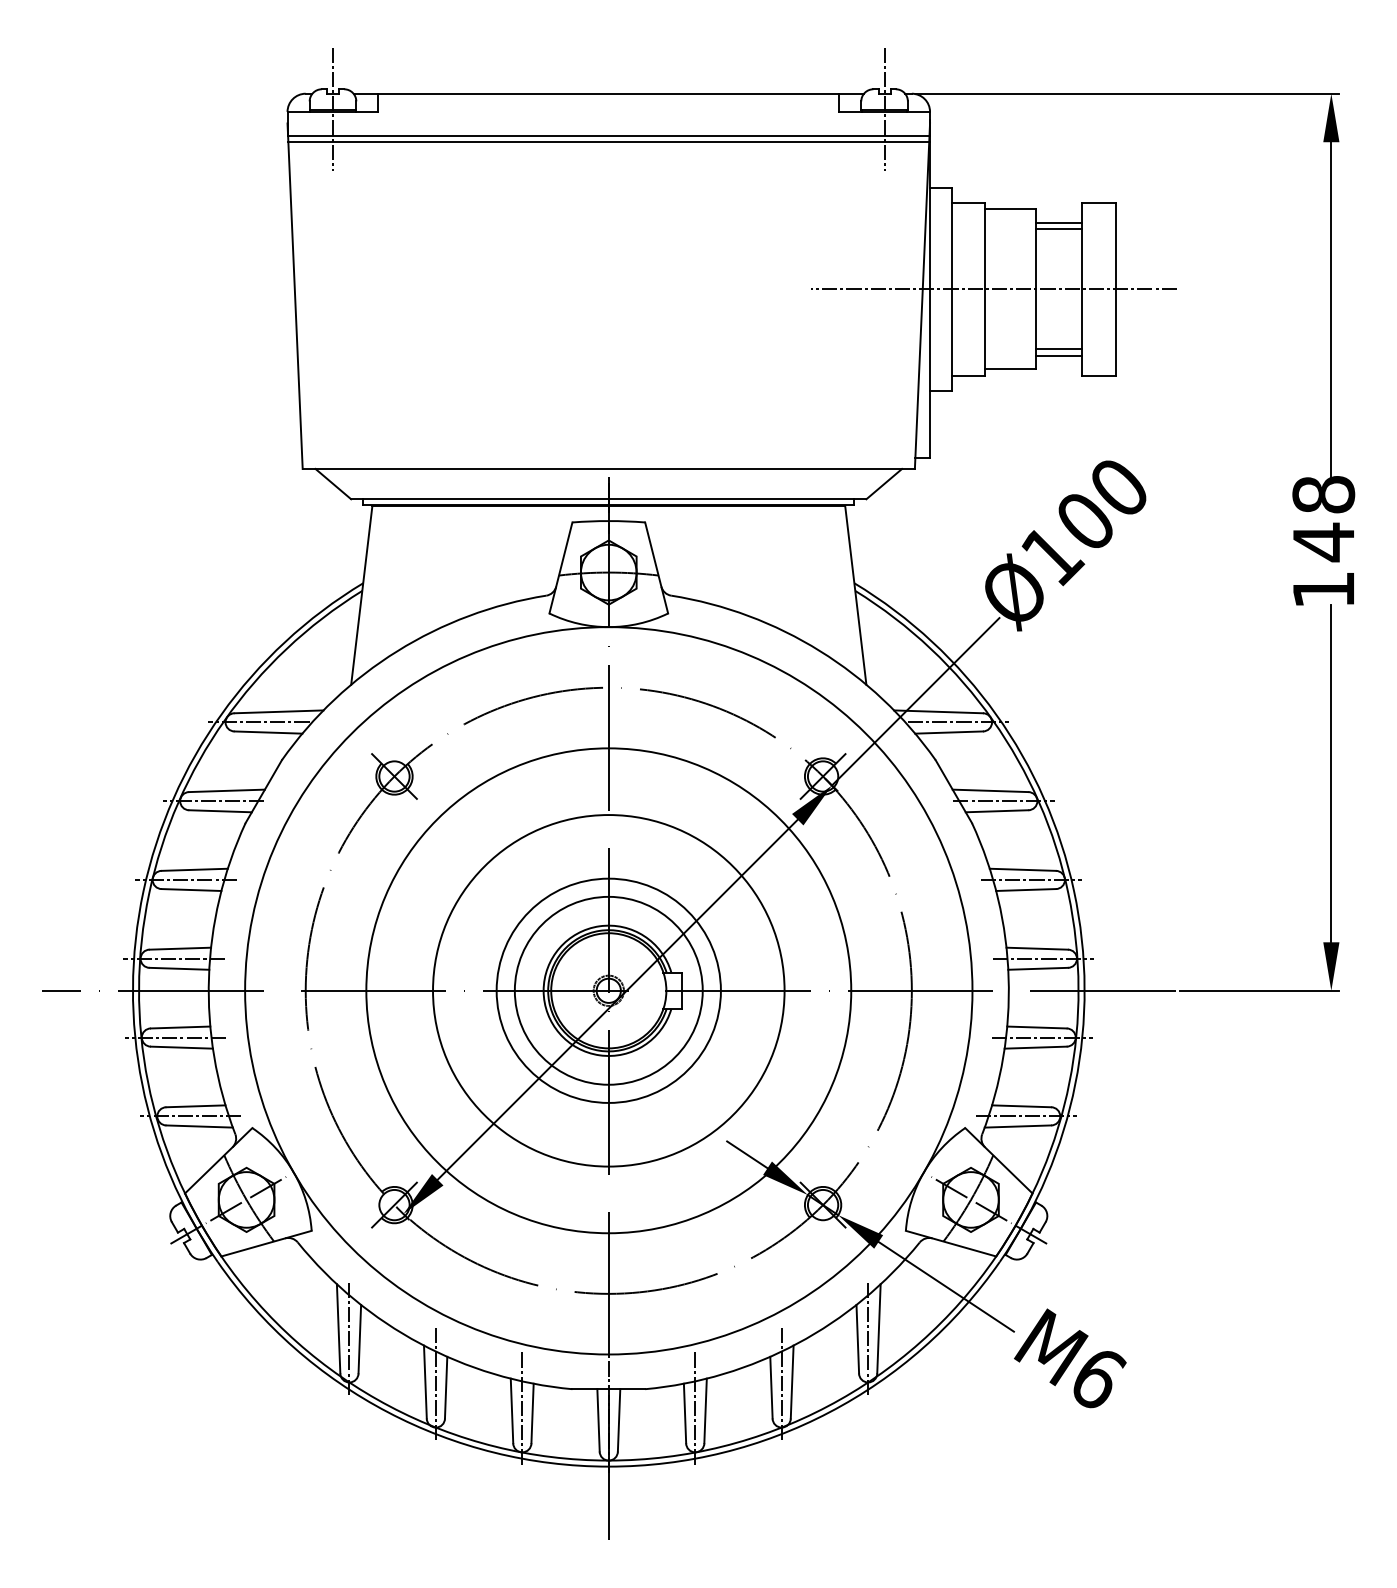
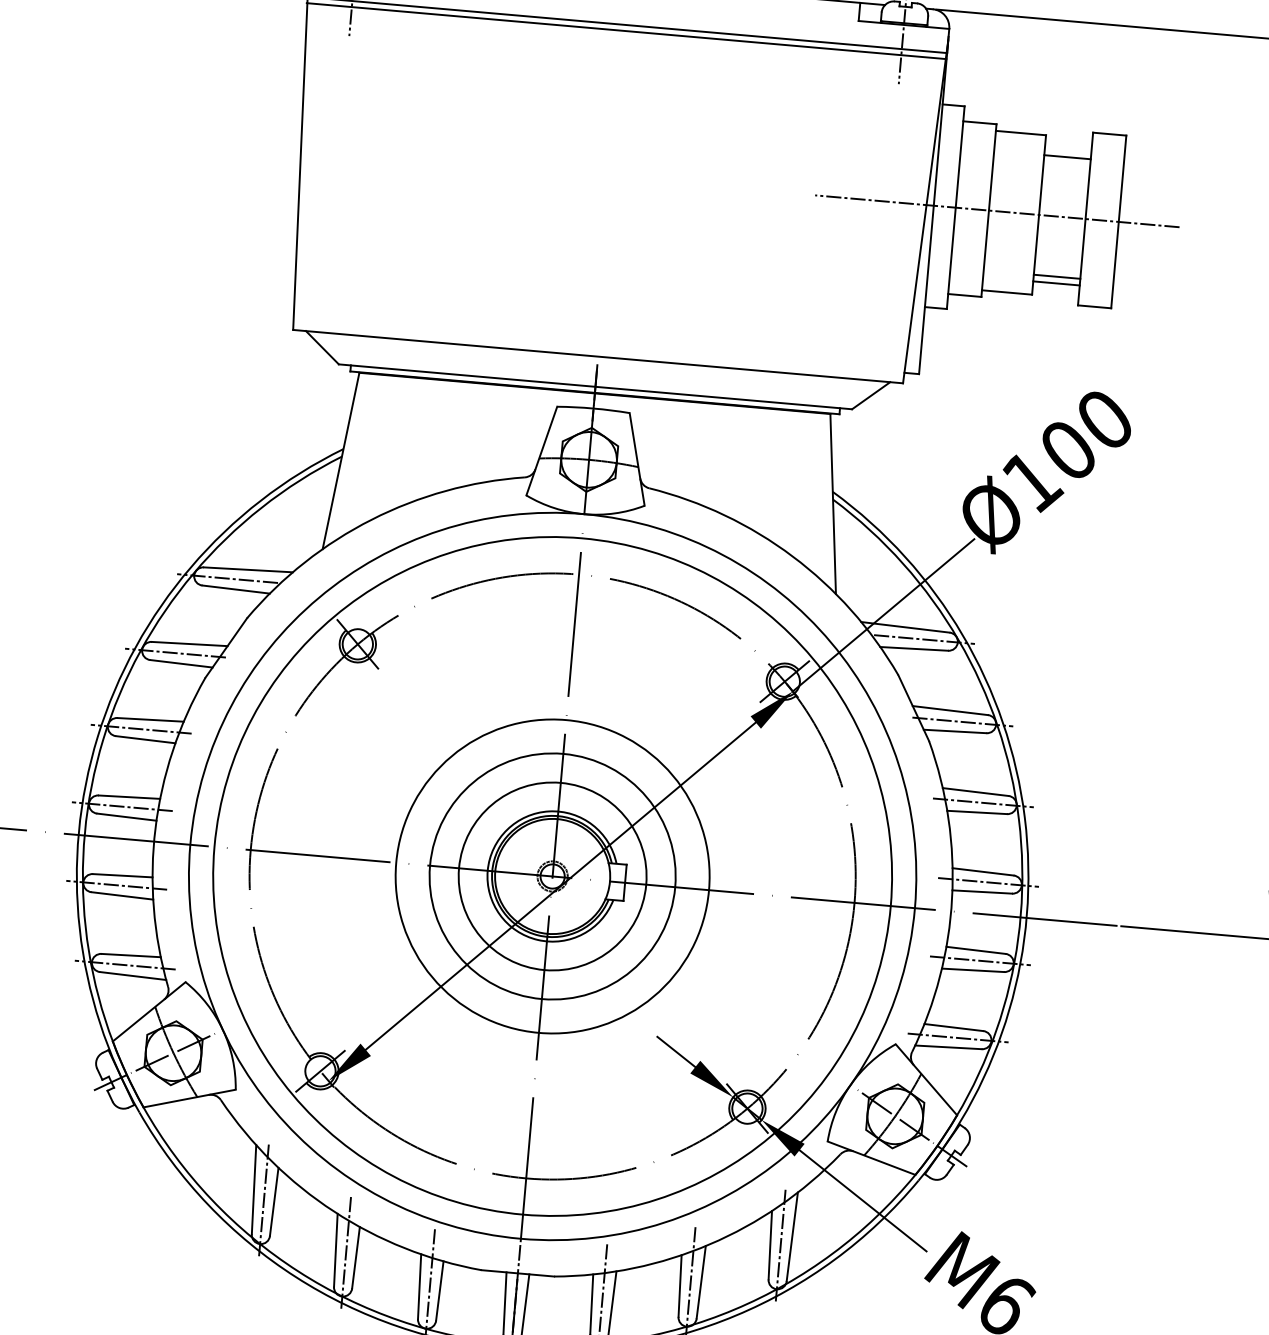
line: (1058, 222) -> (1067, 150), removed
circle: (608, 990) -> (552, 876), size x0.7
circle: (608, 990) -> (552, 876), size x1.4
circle: (608, 990) -> (552, 876), size x1.4

